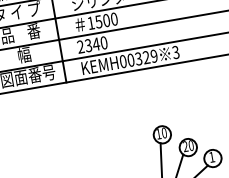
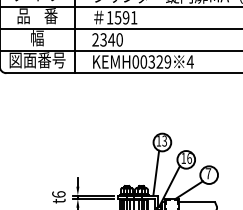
text: (109, 19) -> (129, 17), 1500 -> 1591
text: (175, 52) -> (189, 61), 3 -> 4
text: (164, 132) -> (164, 140), 10 -> 13
text: (188, 146) -> (186, 158), 20 -> 16
text: (212, 157) -> (208, 173), 1 -> 7

